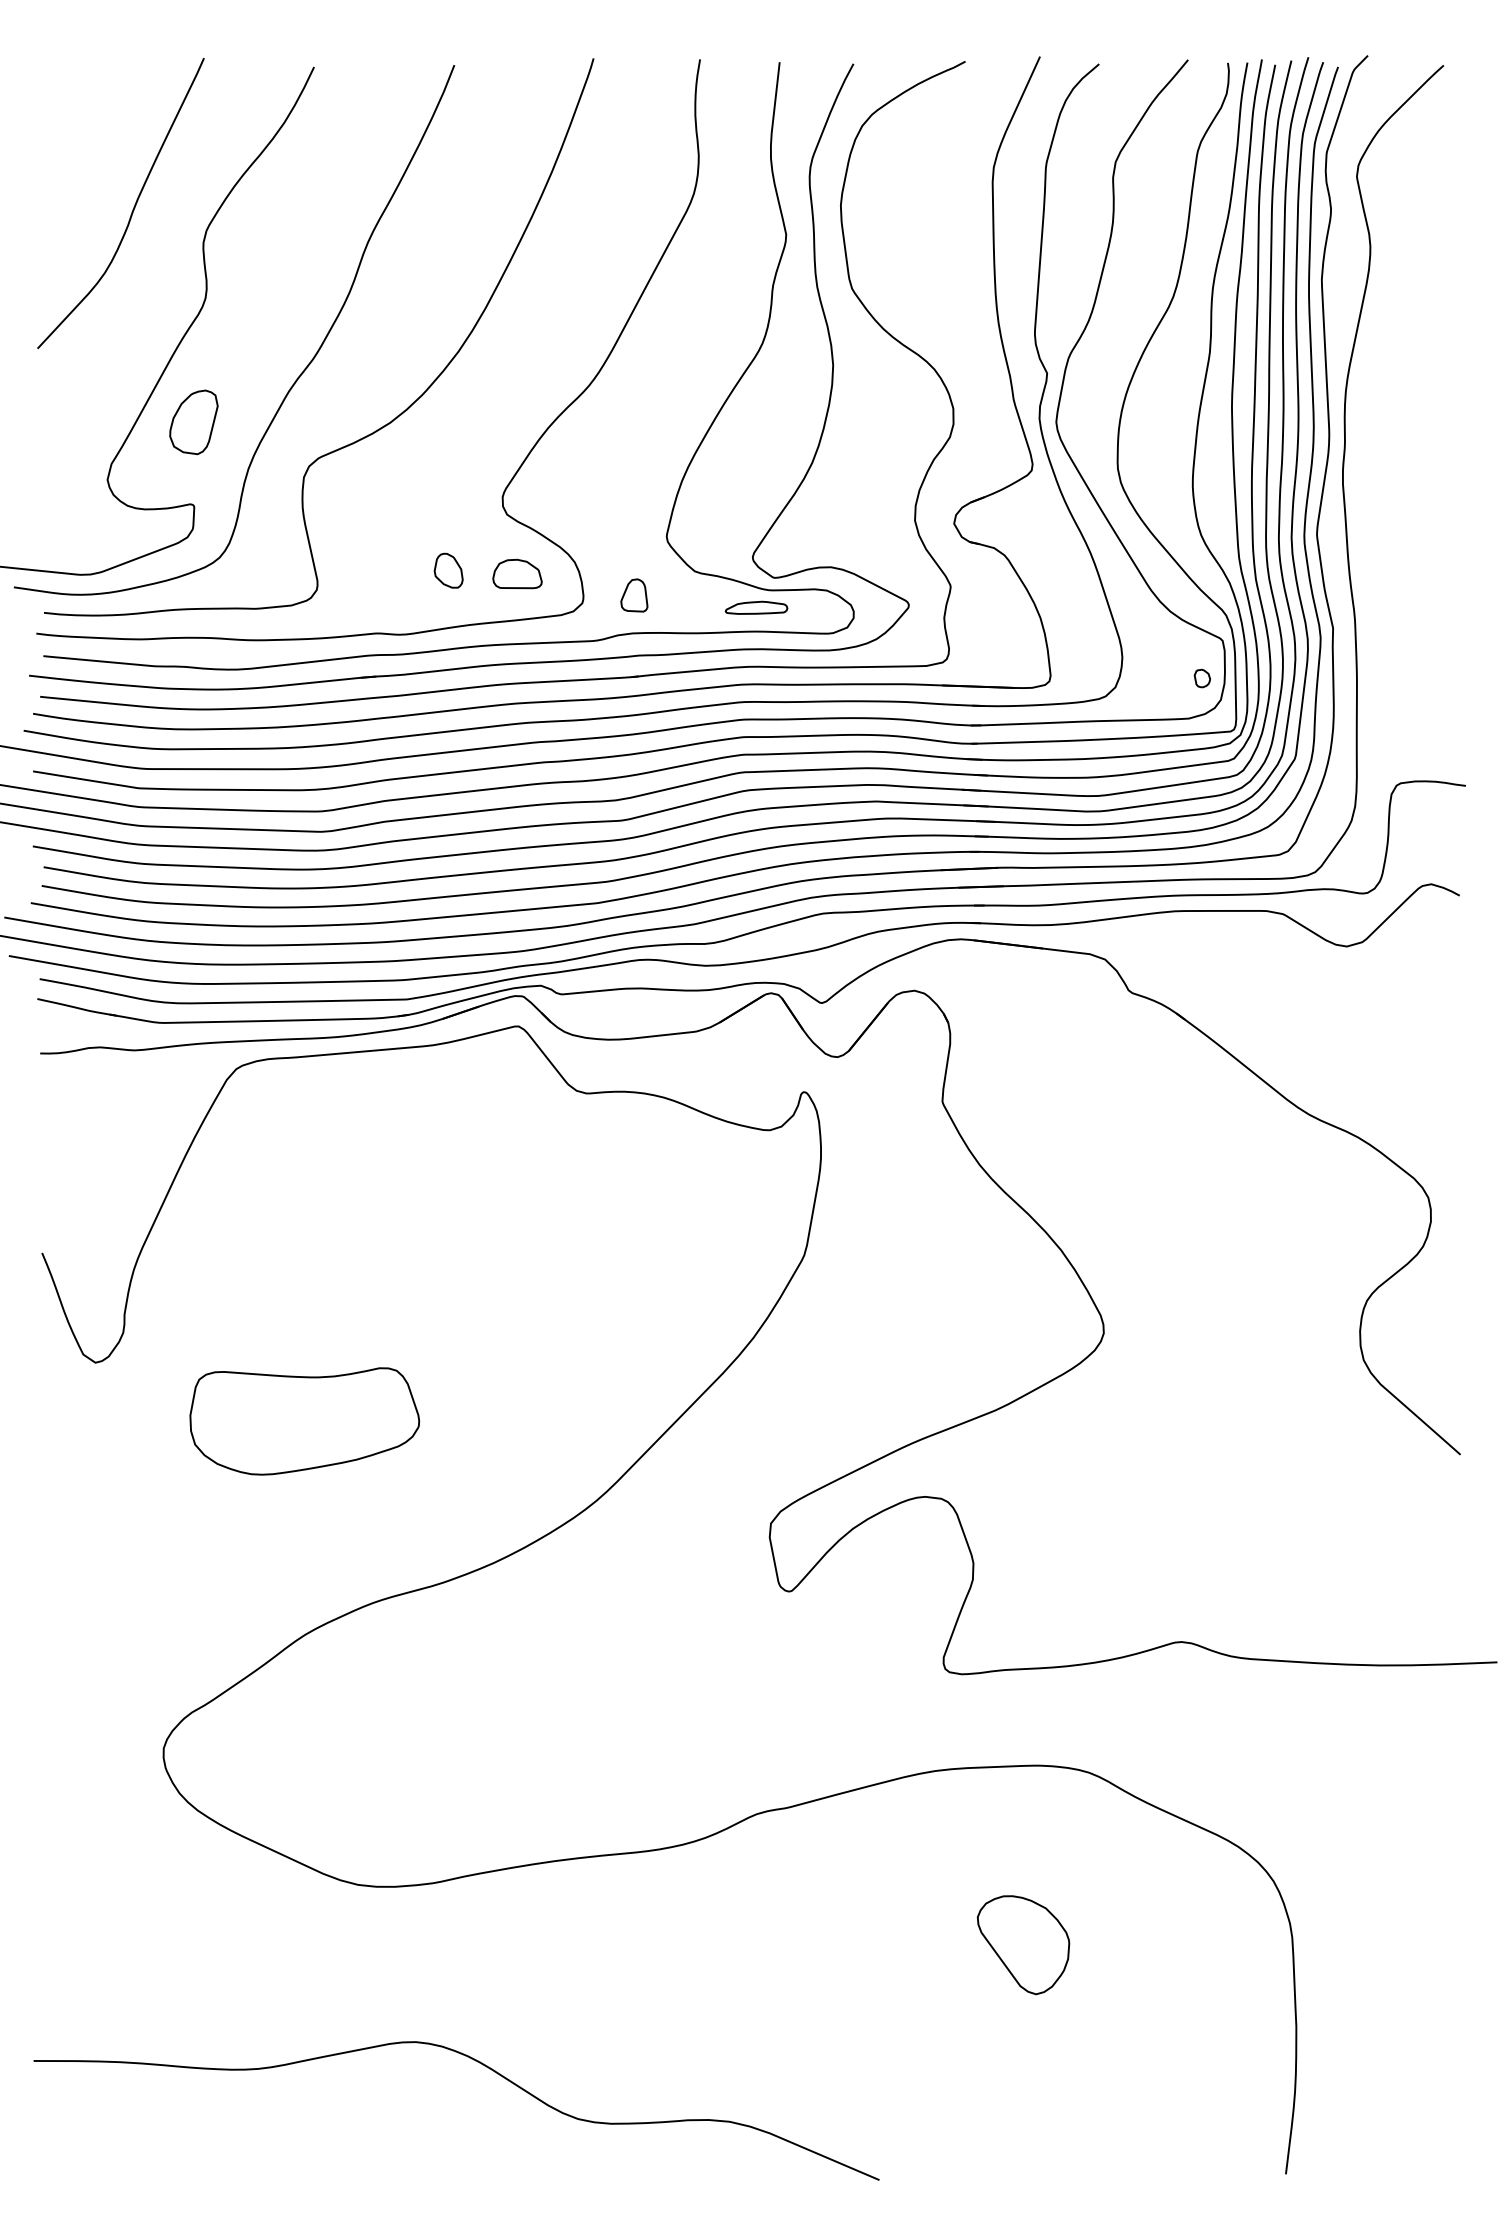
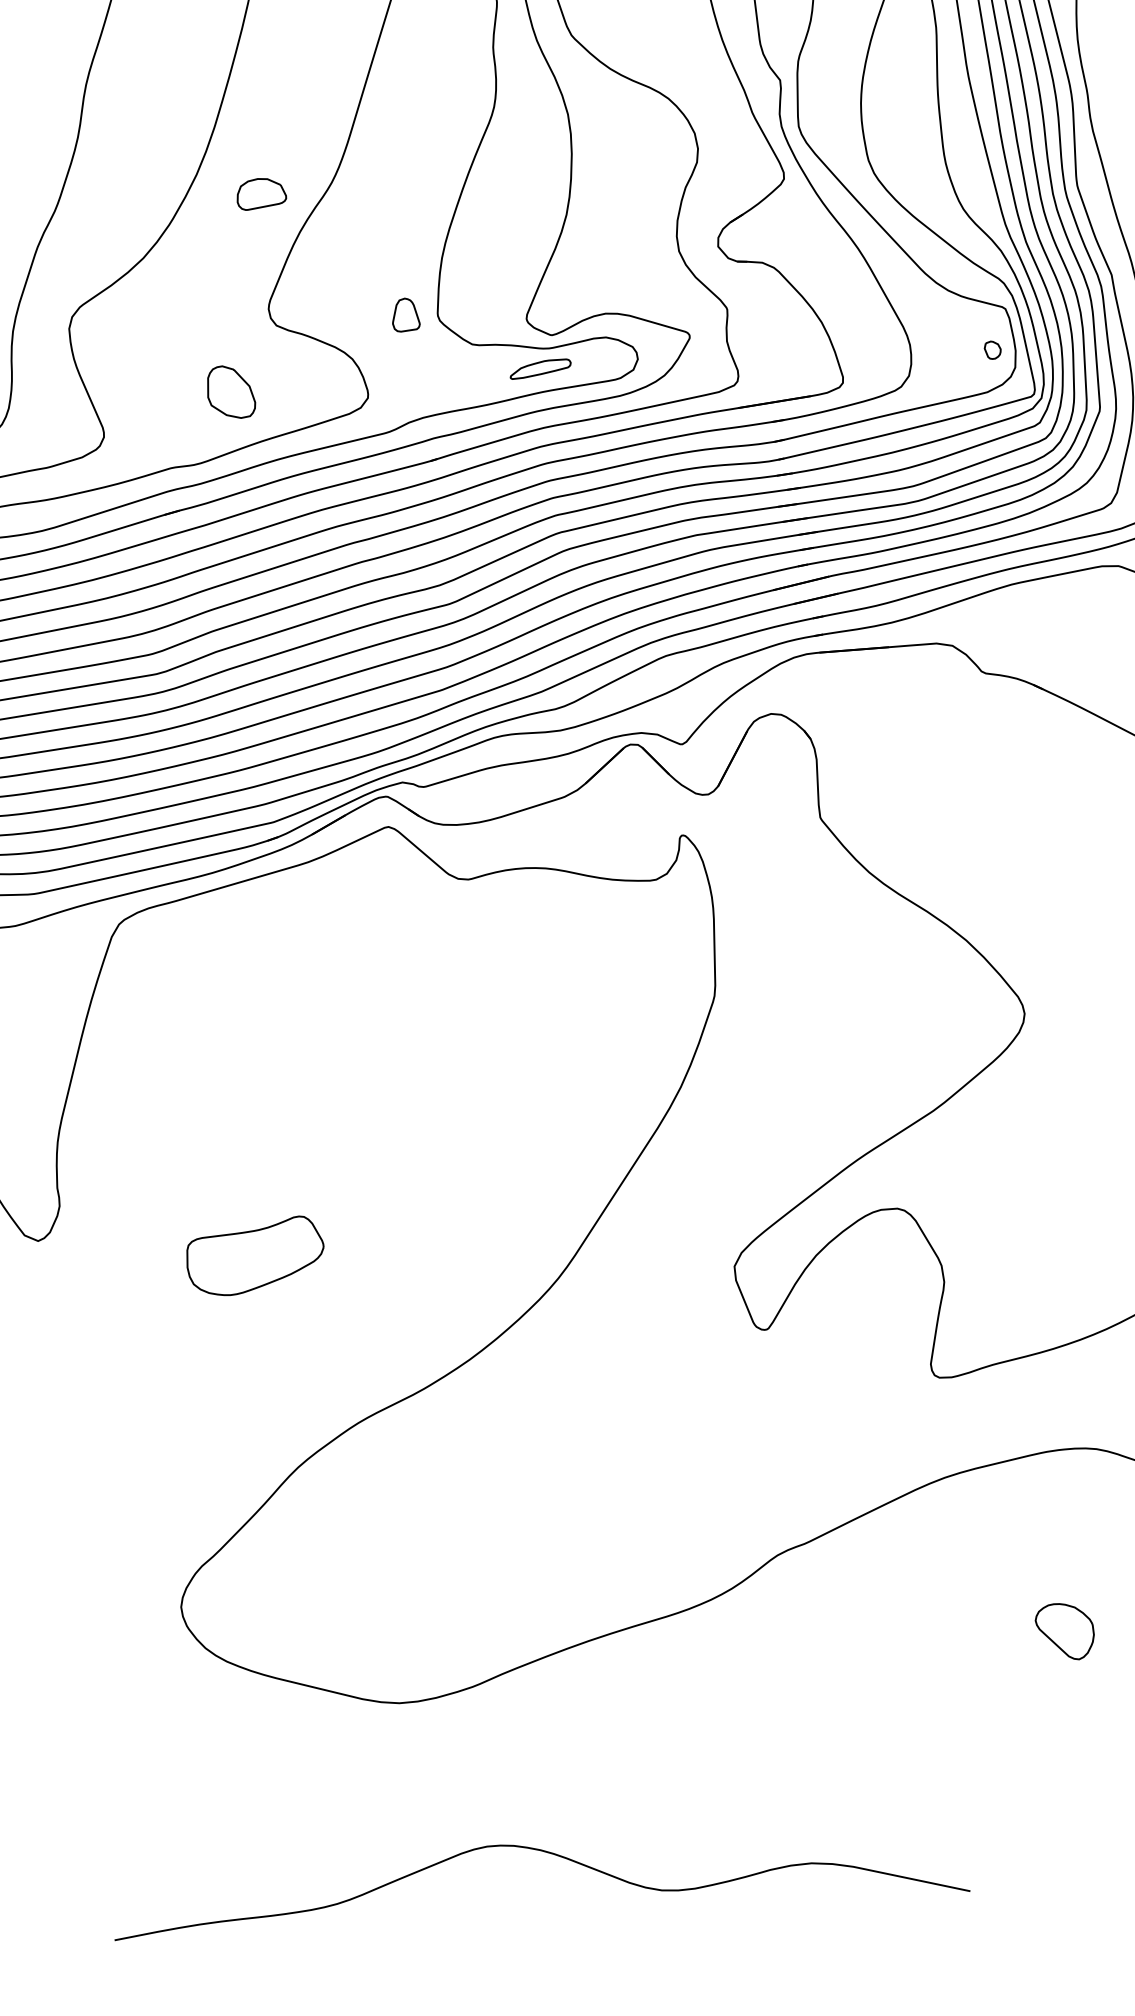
part: (448, 570) -> (229, 392), size x1.6
part: (517, 573) -> (260, 192), moved
part: (634, 595) -> (404, 315), moved
part: (304, 1421) -> (255, 1257), size x0.6
part: (1023, 1945) -> (1065, 1632), size x0.6

